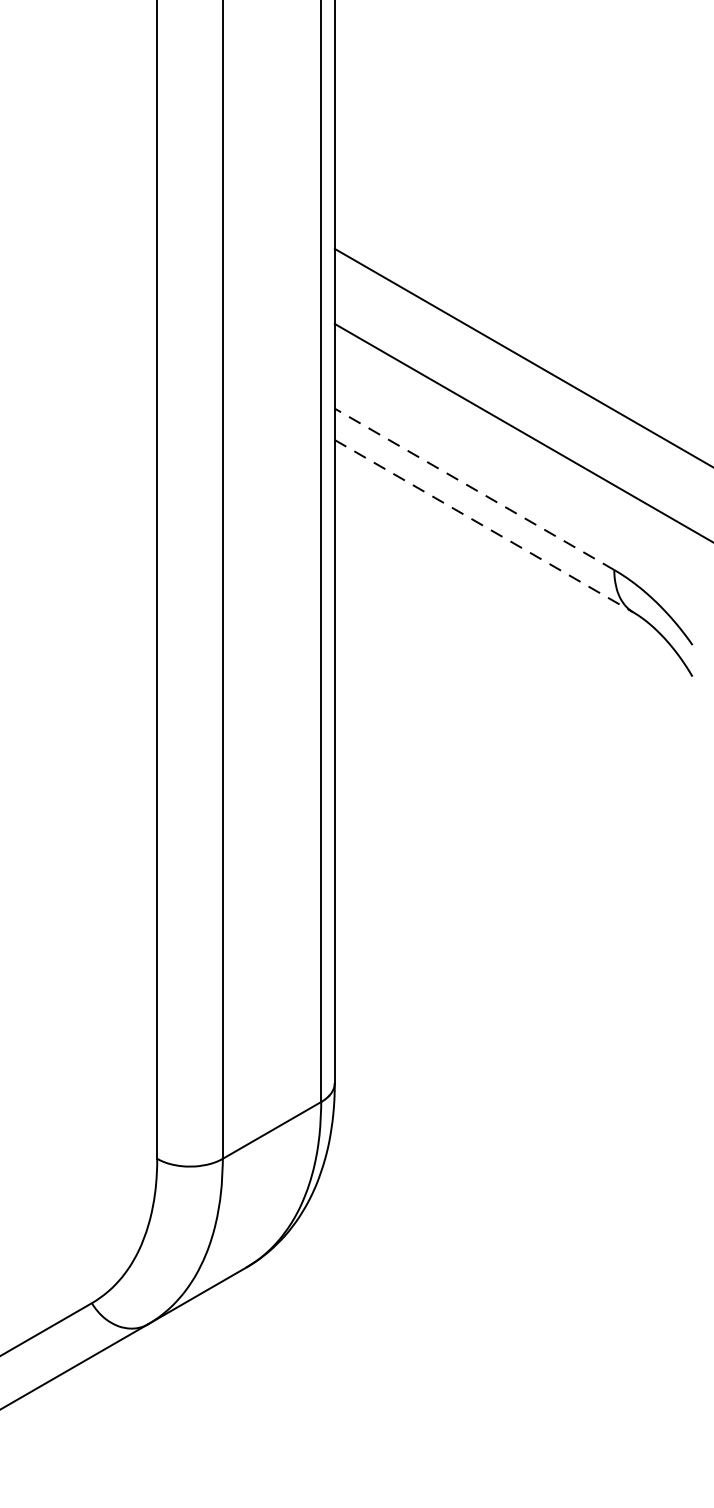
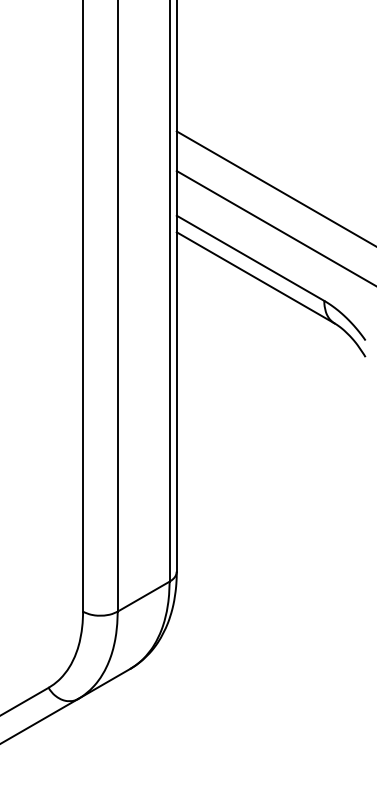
line: (474, 489) -> (250, 258), dashed -> solid
line: (485, 527) -> (256, 278), dashed -> solid

